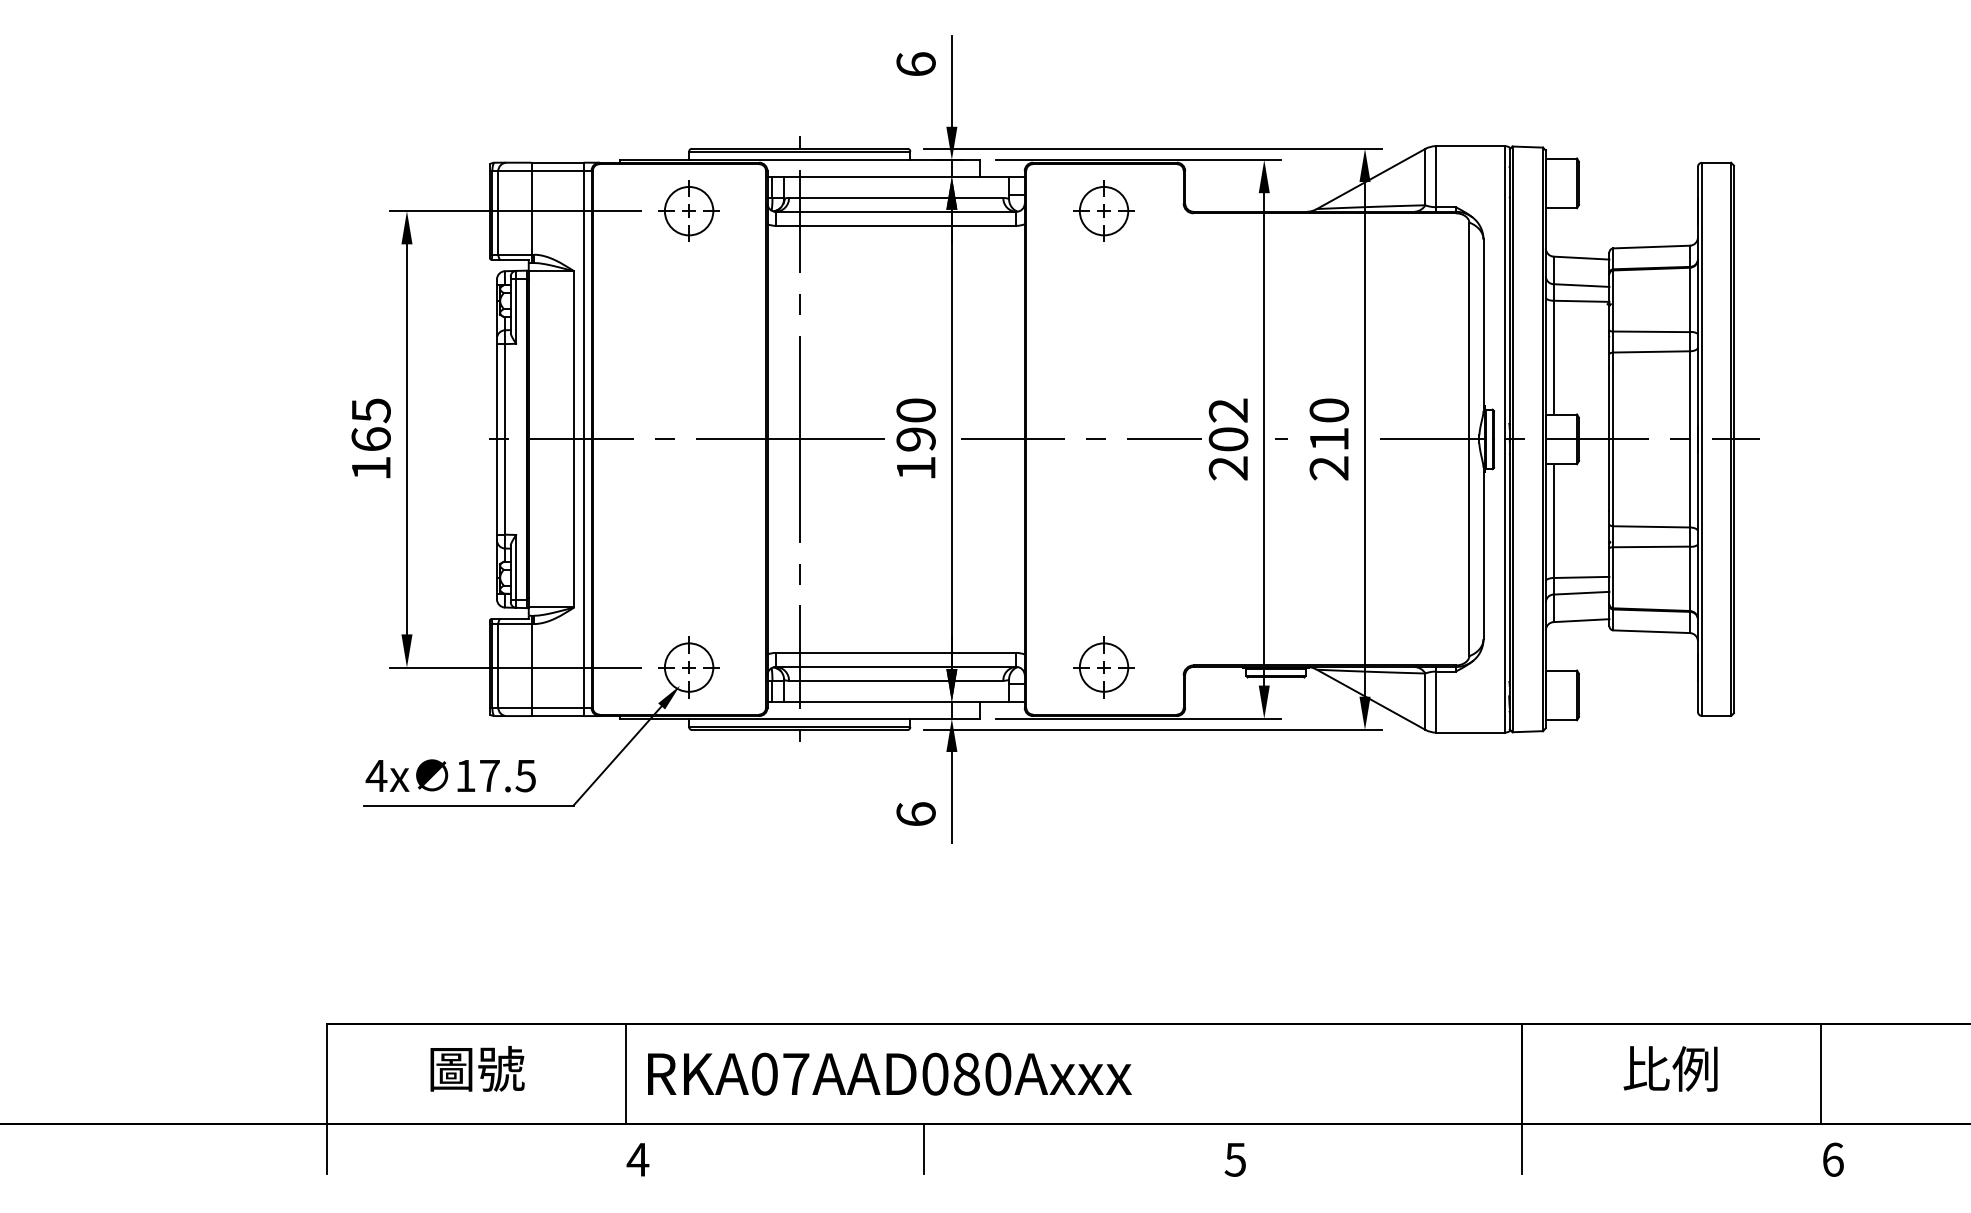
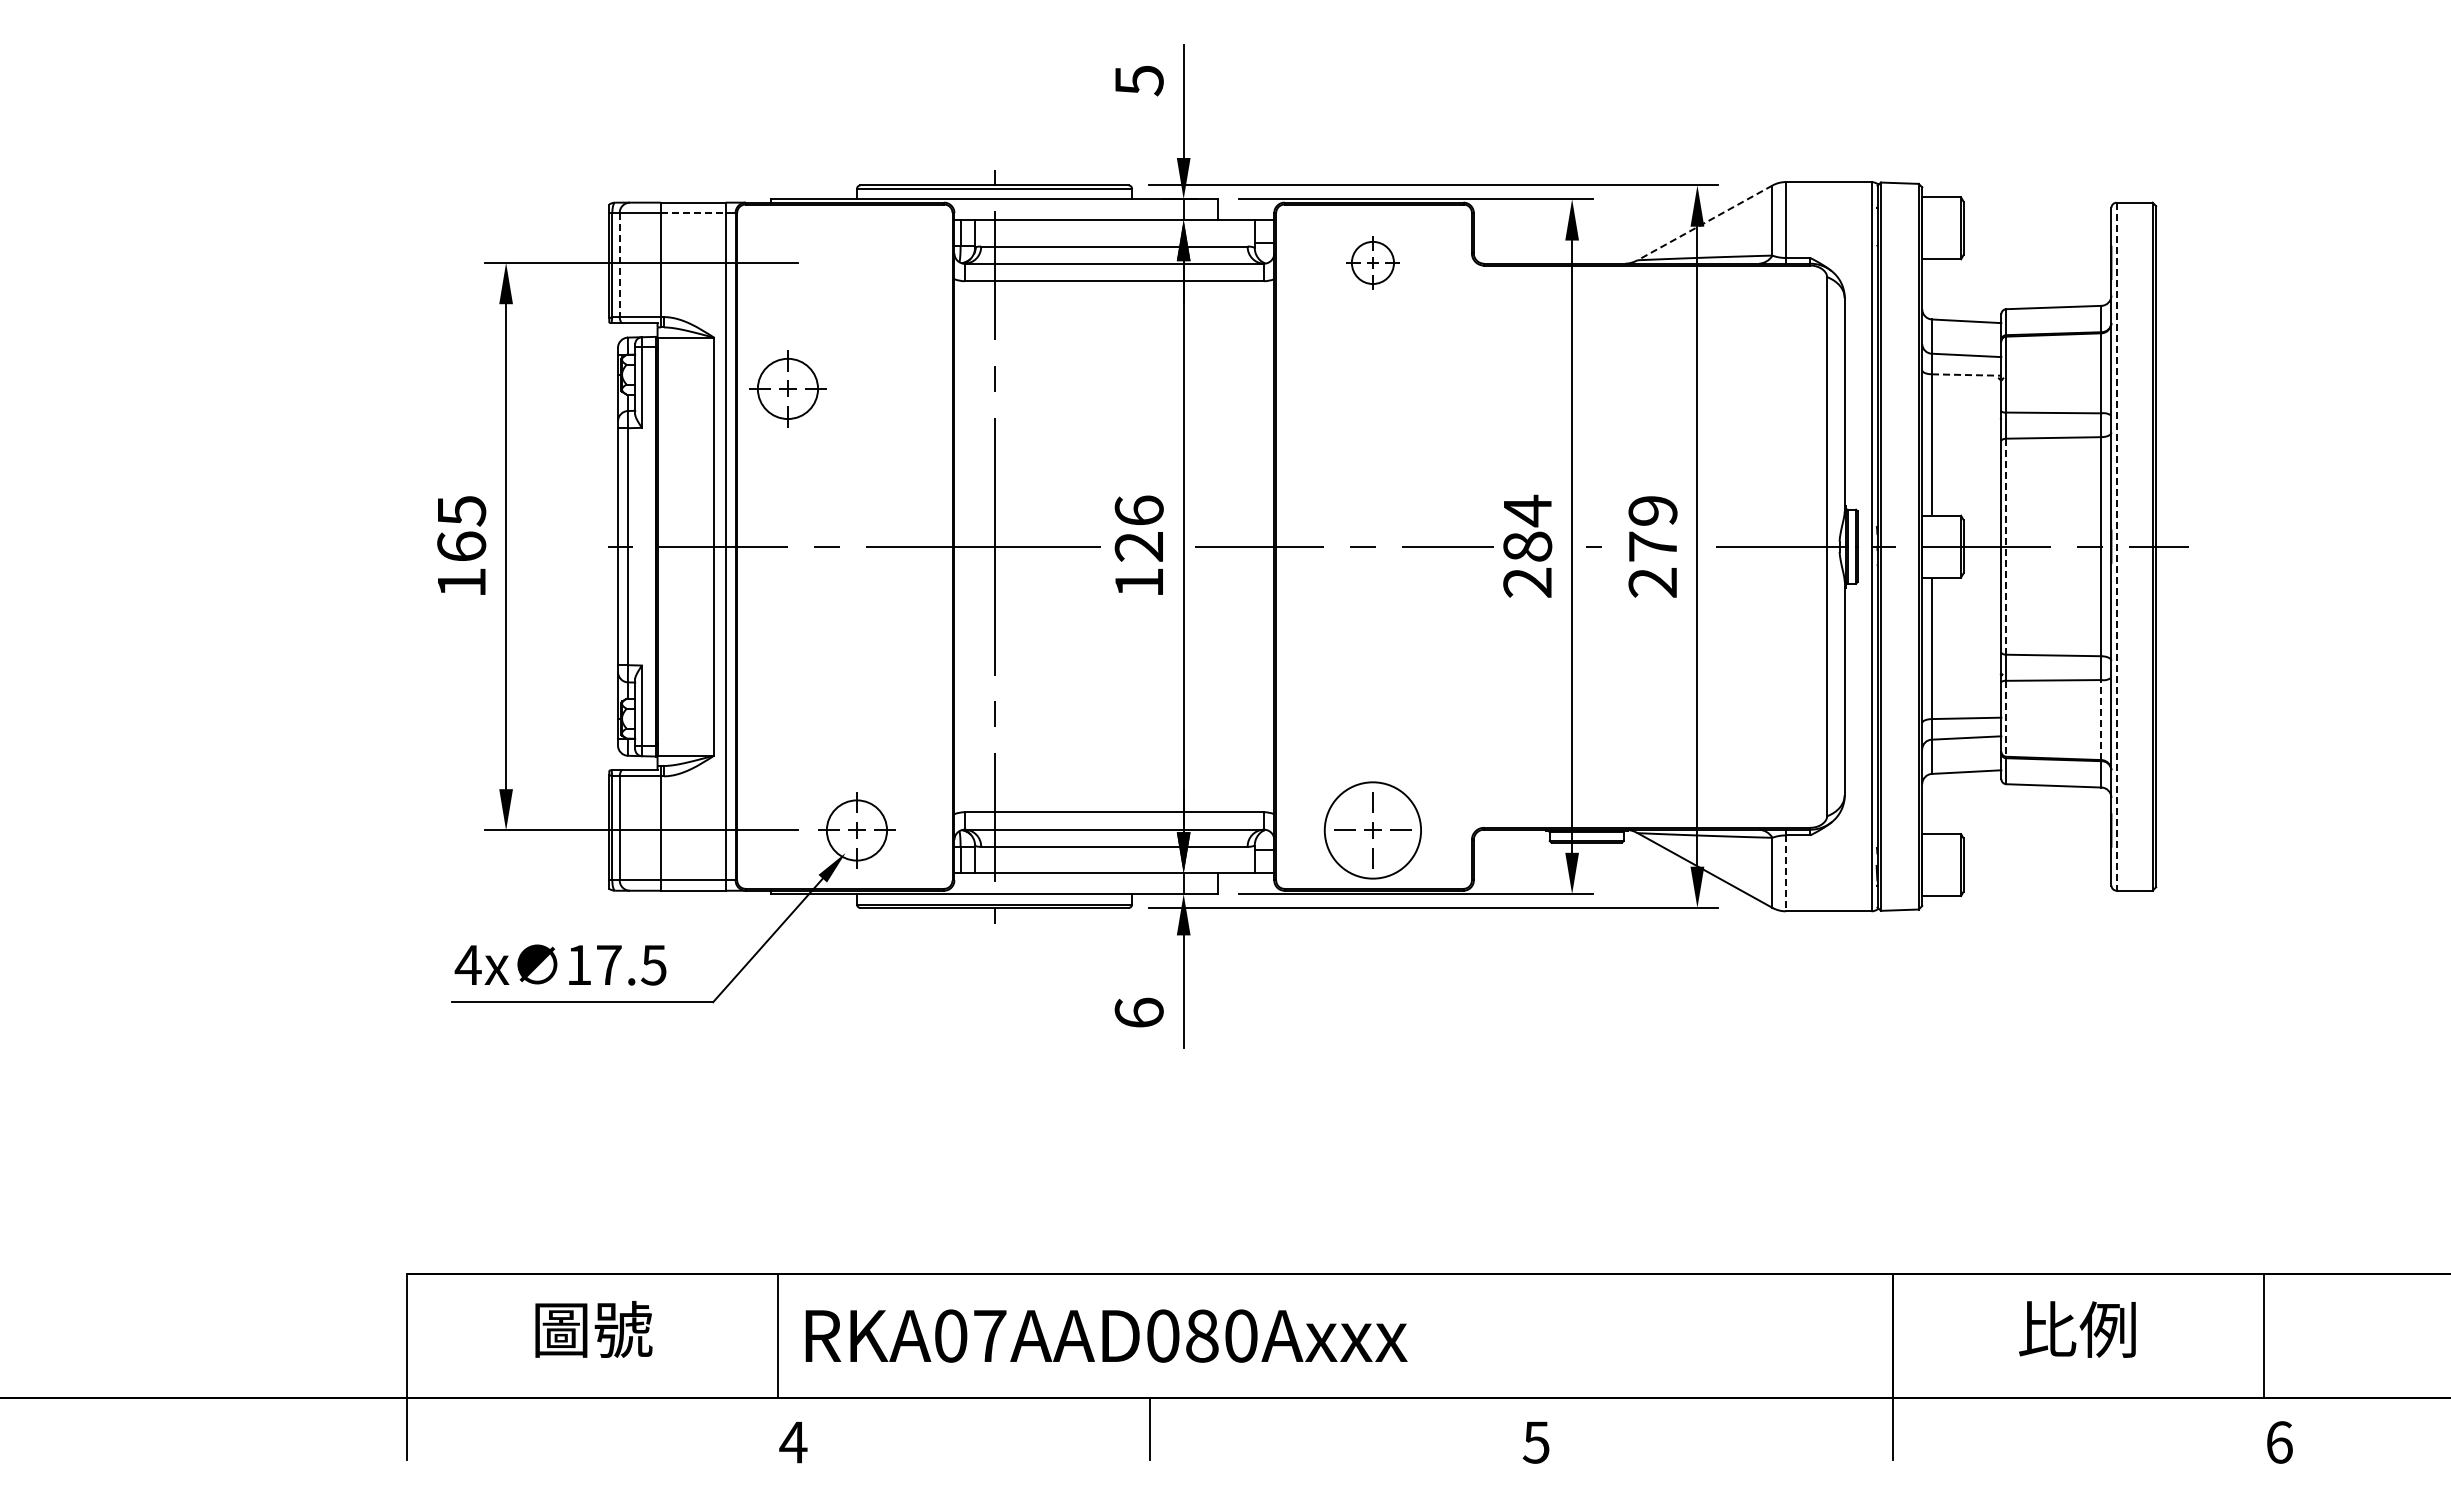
text: (915, 64) -> (1138, 80), 6 -> 5
line: (557, 170) -> (693, 212), solid -> dashed
line: (1370, 179) -> (1704, 223), solid -> dashed
part: (688, 210) -> (787, 388), moved
part: (1103, 210) -> (1372, 262), size x0.7
line: (498, 213) -> (619, 265), solid -> dashed
line: (1581, 301) -> (1966, 375), solid -> dashed
text: (1228, 423) -> (1527, 527), 202 -> 284
text: (915, 424) -> (1138, 528), 190 -> 126
text: (1328, 424) -> (1652, 528), 210 -> 279
line: (1702, 439) -> (2116, 546), solid -> dashed
line: (1613, 440) -> (2006, 547), solid -> dashed
line: (1613, 577) -> (2006, 718), solid -> dashed
line: (1689, 578) -> (2101, 719), solid -> dashed
circle: (1103, 667) -> (1372, 830), size x1.6
line: (1435, 702) -> (1785, 873), solid -> dashed

